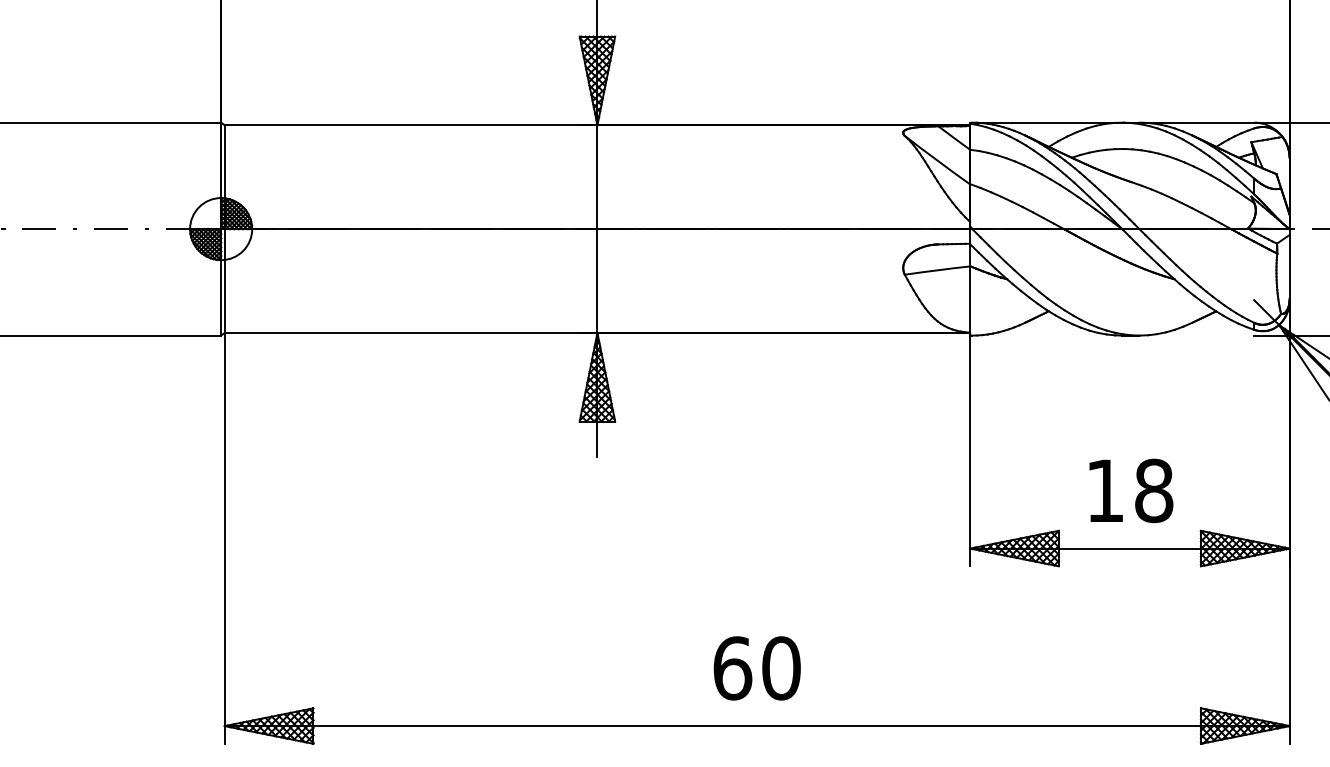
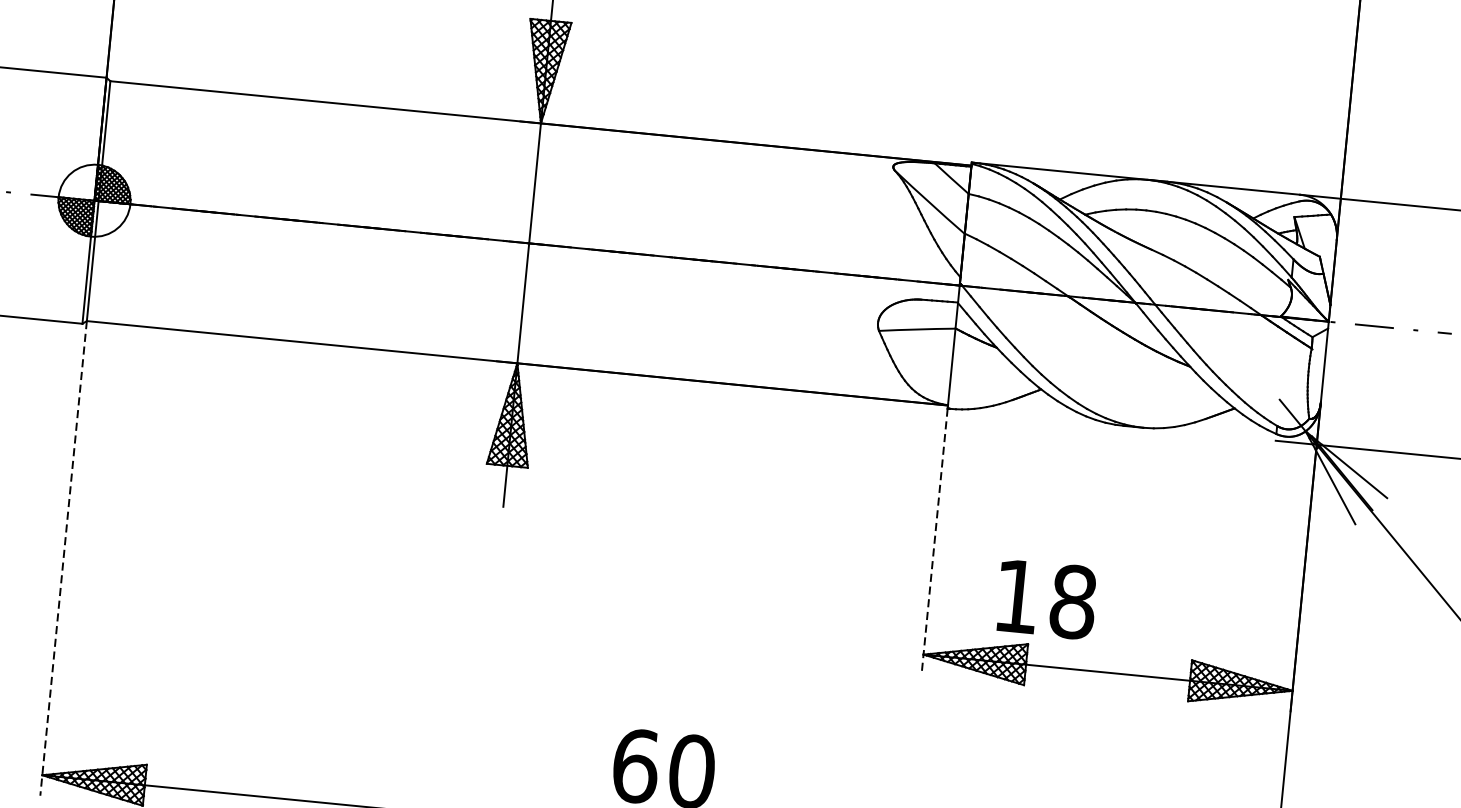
line: (970, 451) -> (934, 542), solid -> dashed
text: (1131, 490) -> (1047, 599), moved
line: (224, 538) -> (63, 558), solid -> dashed

